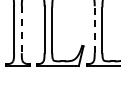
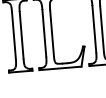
line: (94, 29) -> (94, 29), dashed -> solid
line: (21, 30) -> (21, 36), dashed -> solid

